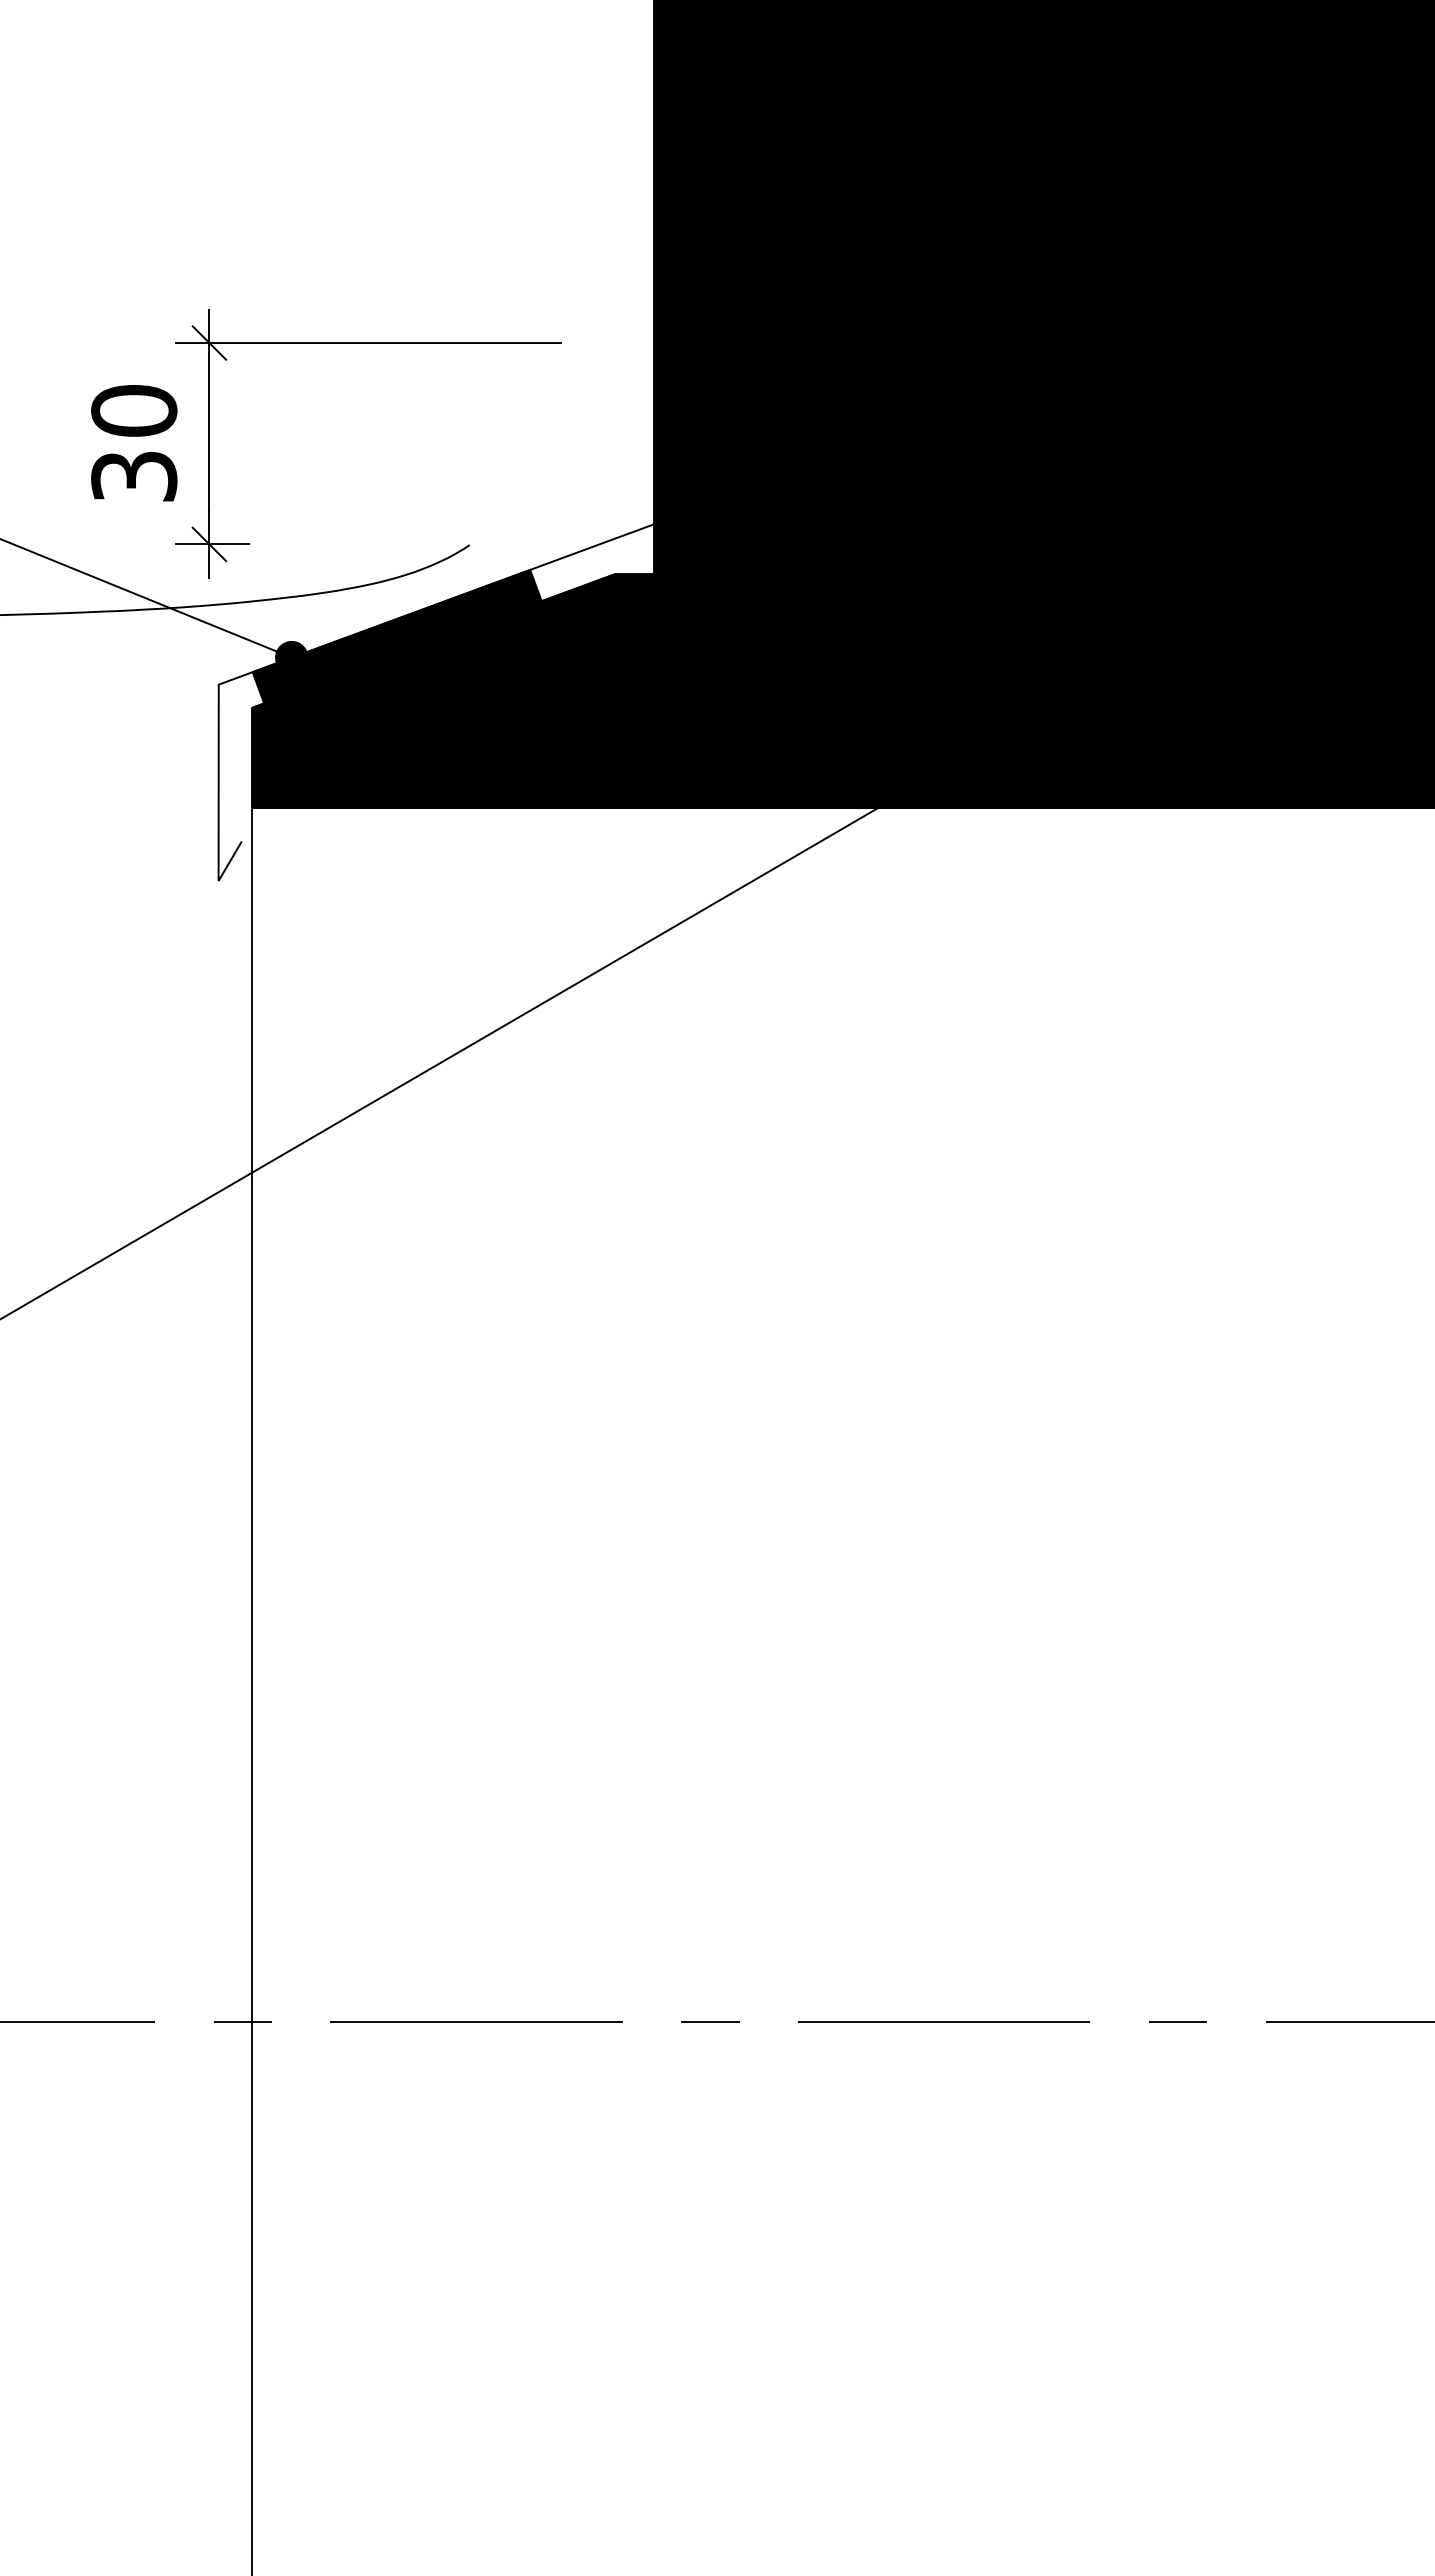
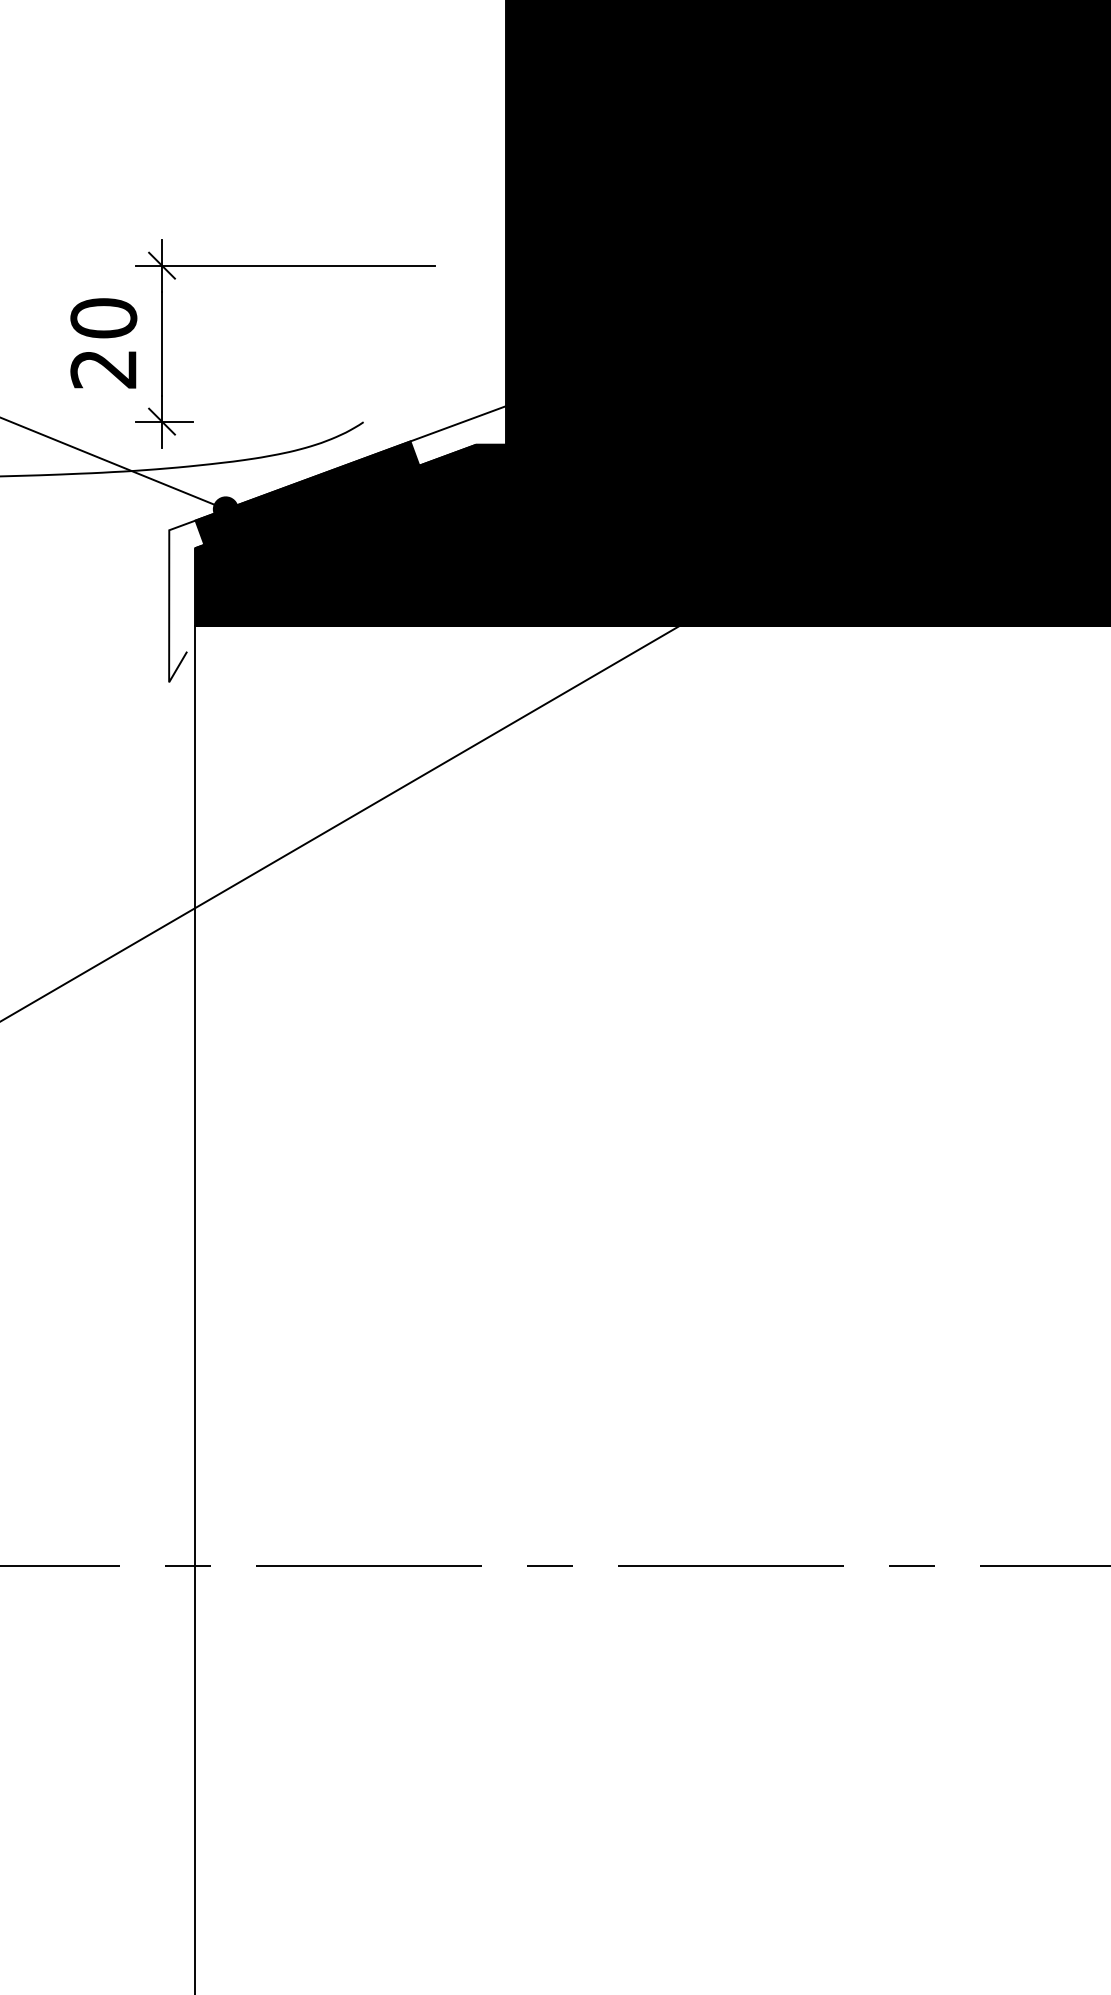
text: (134, 476) -> (104, 369), 30 -> 20

